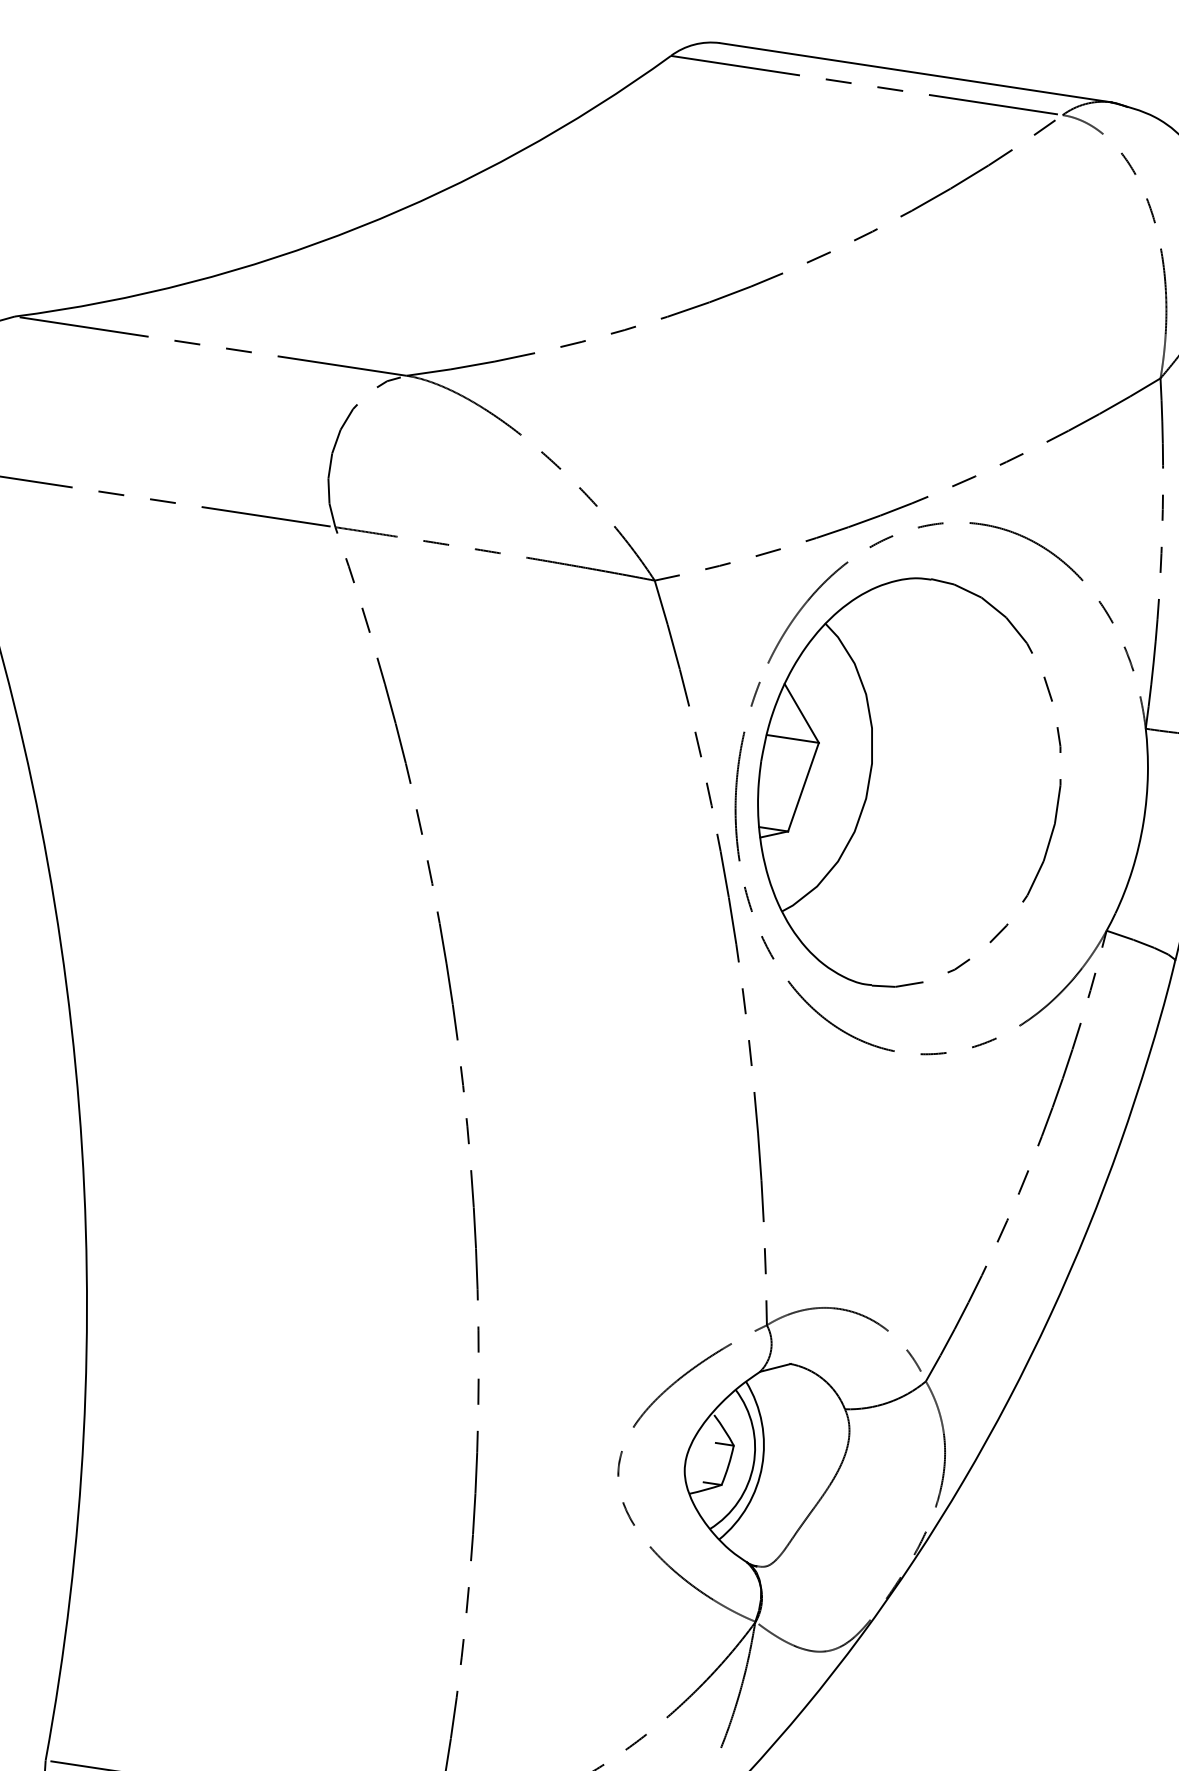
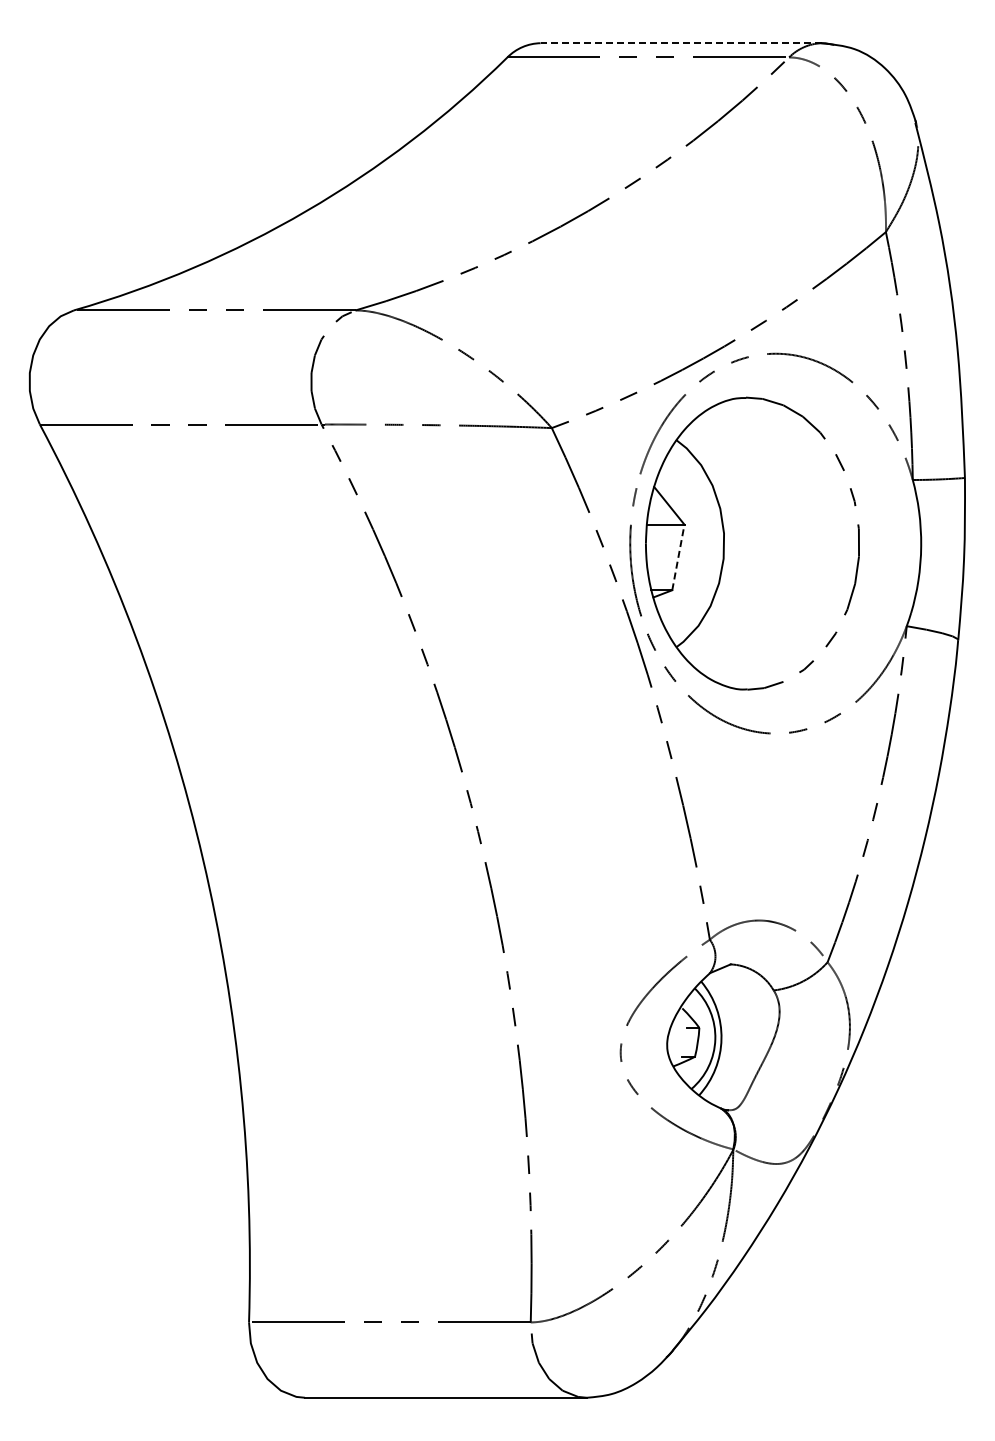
line: (915, 73) -> (681, 43), solid -> dashed
line: (803, 785) -> (678, 556), solid -> dashed

